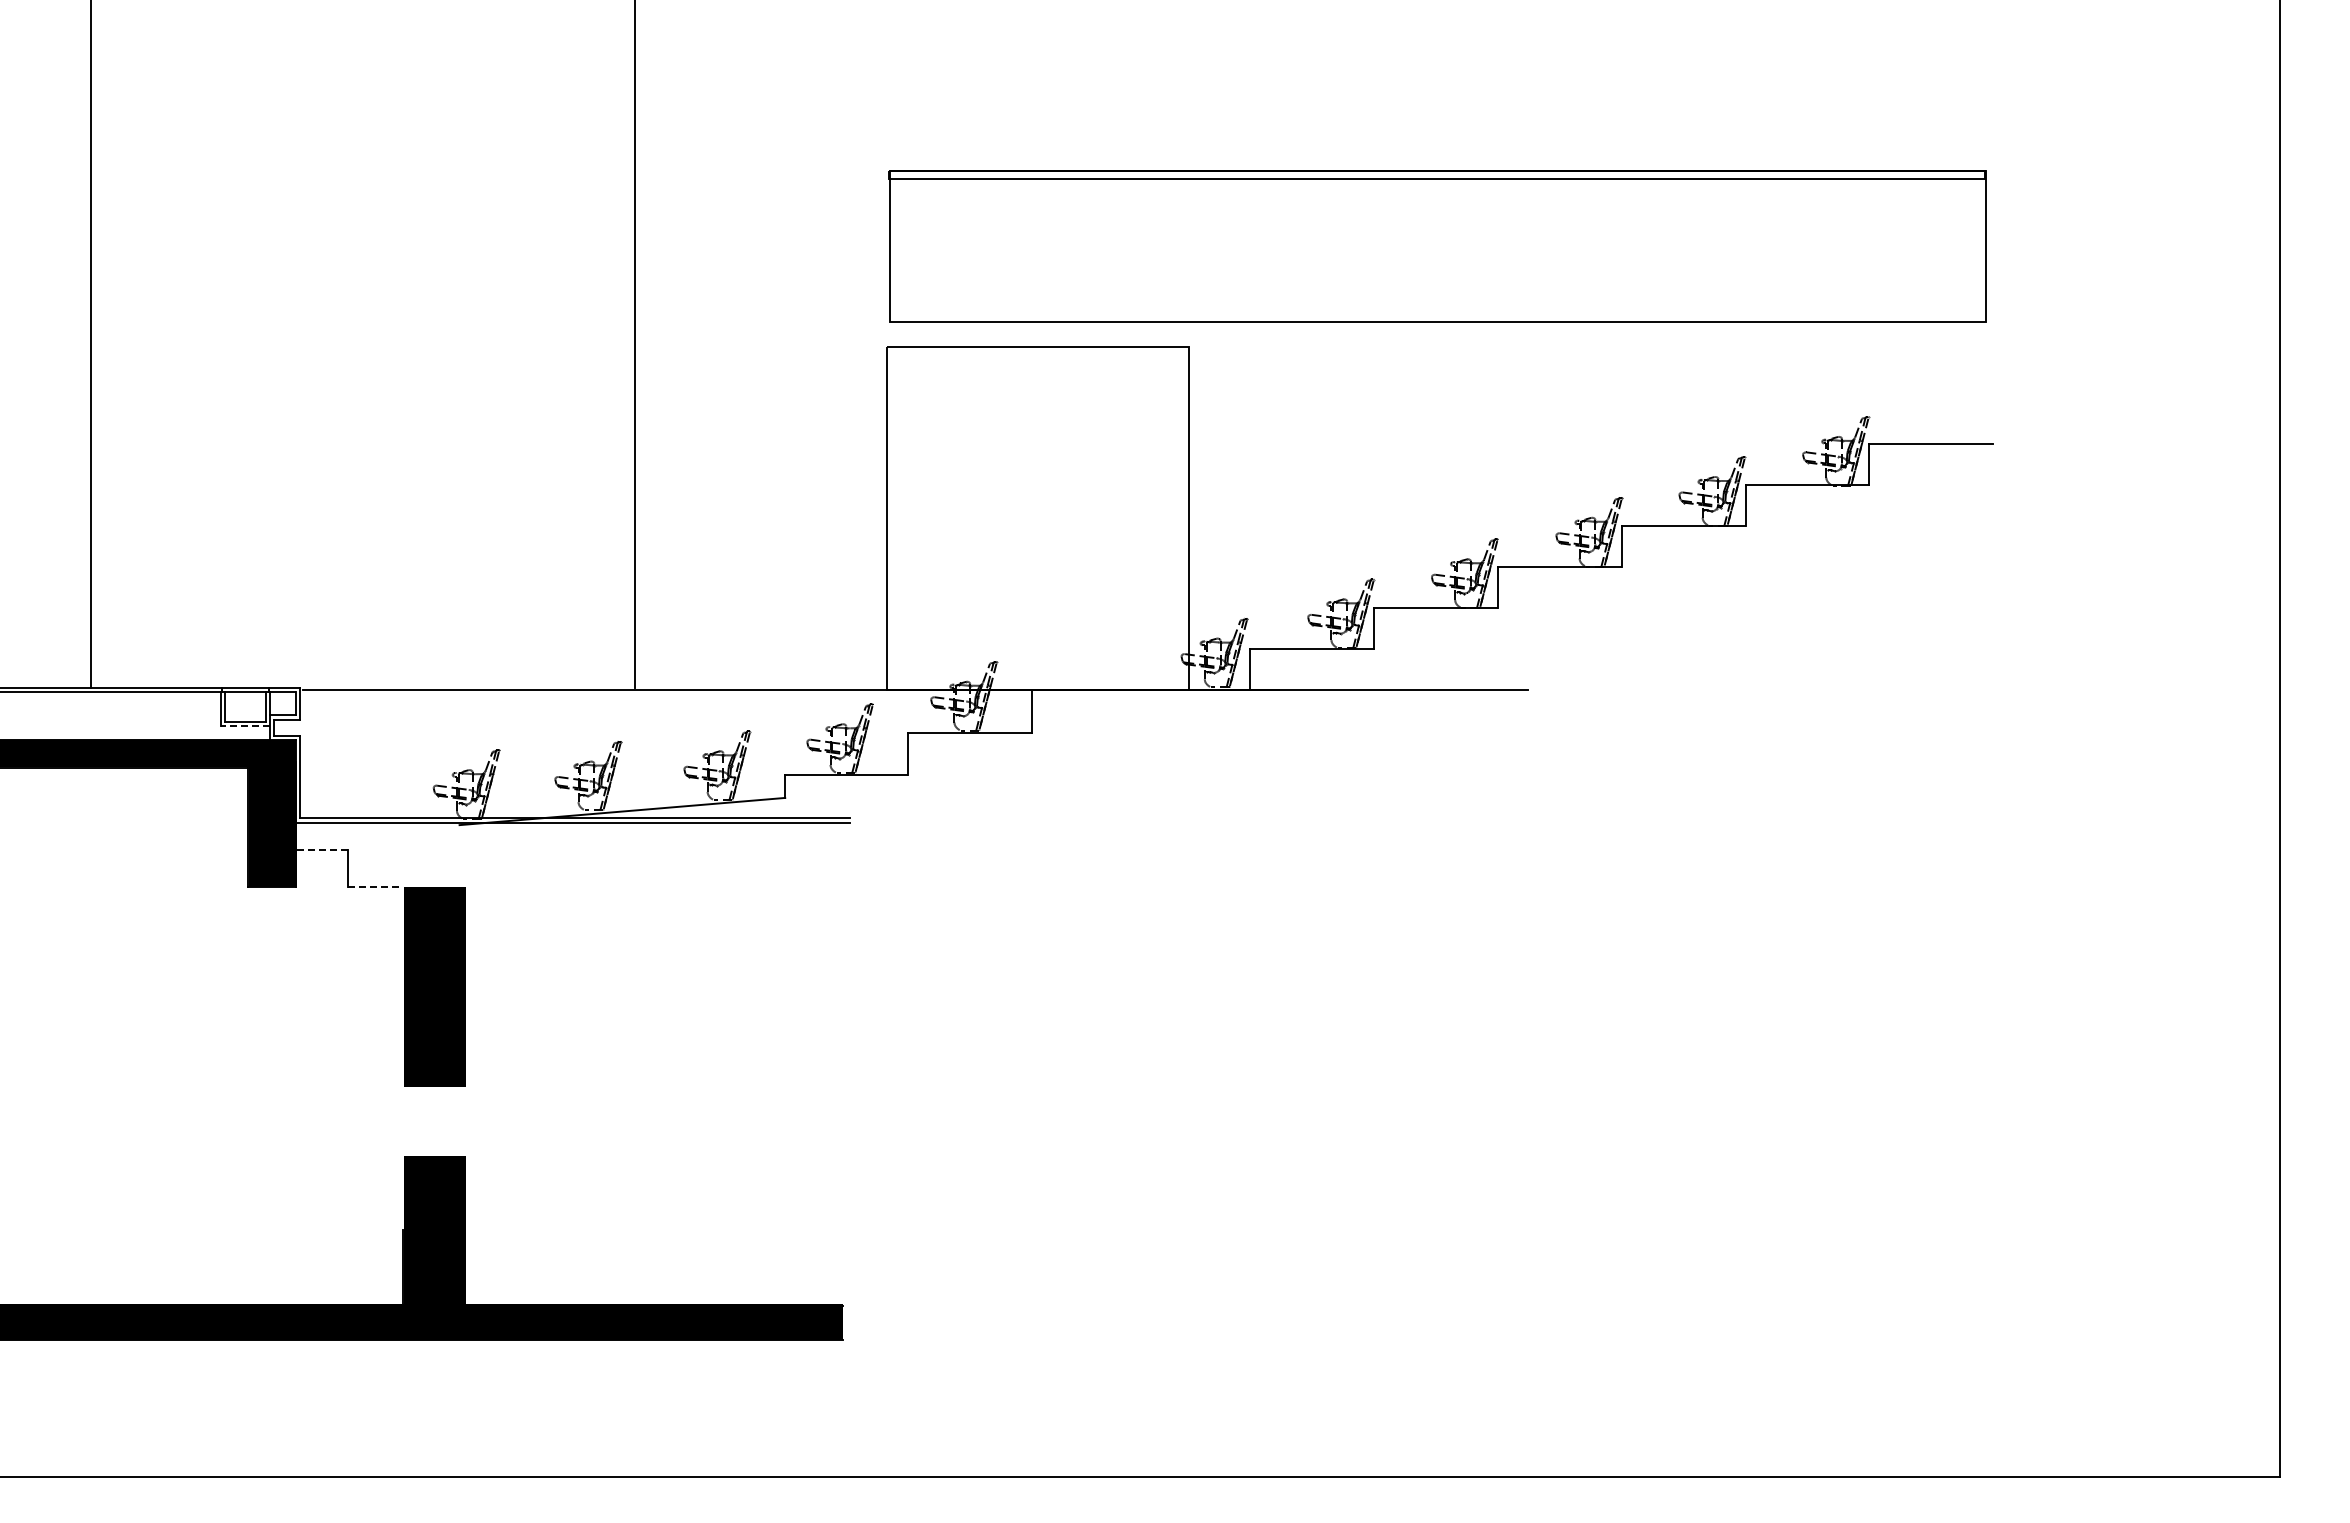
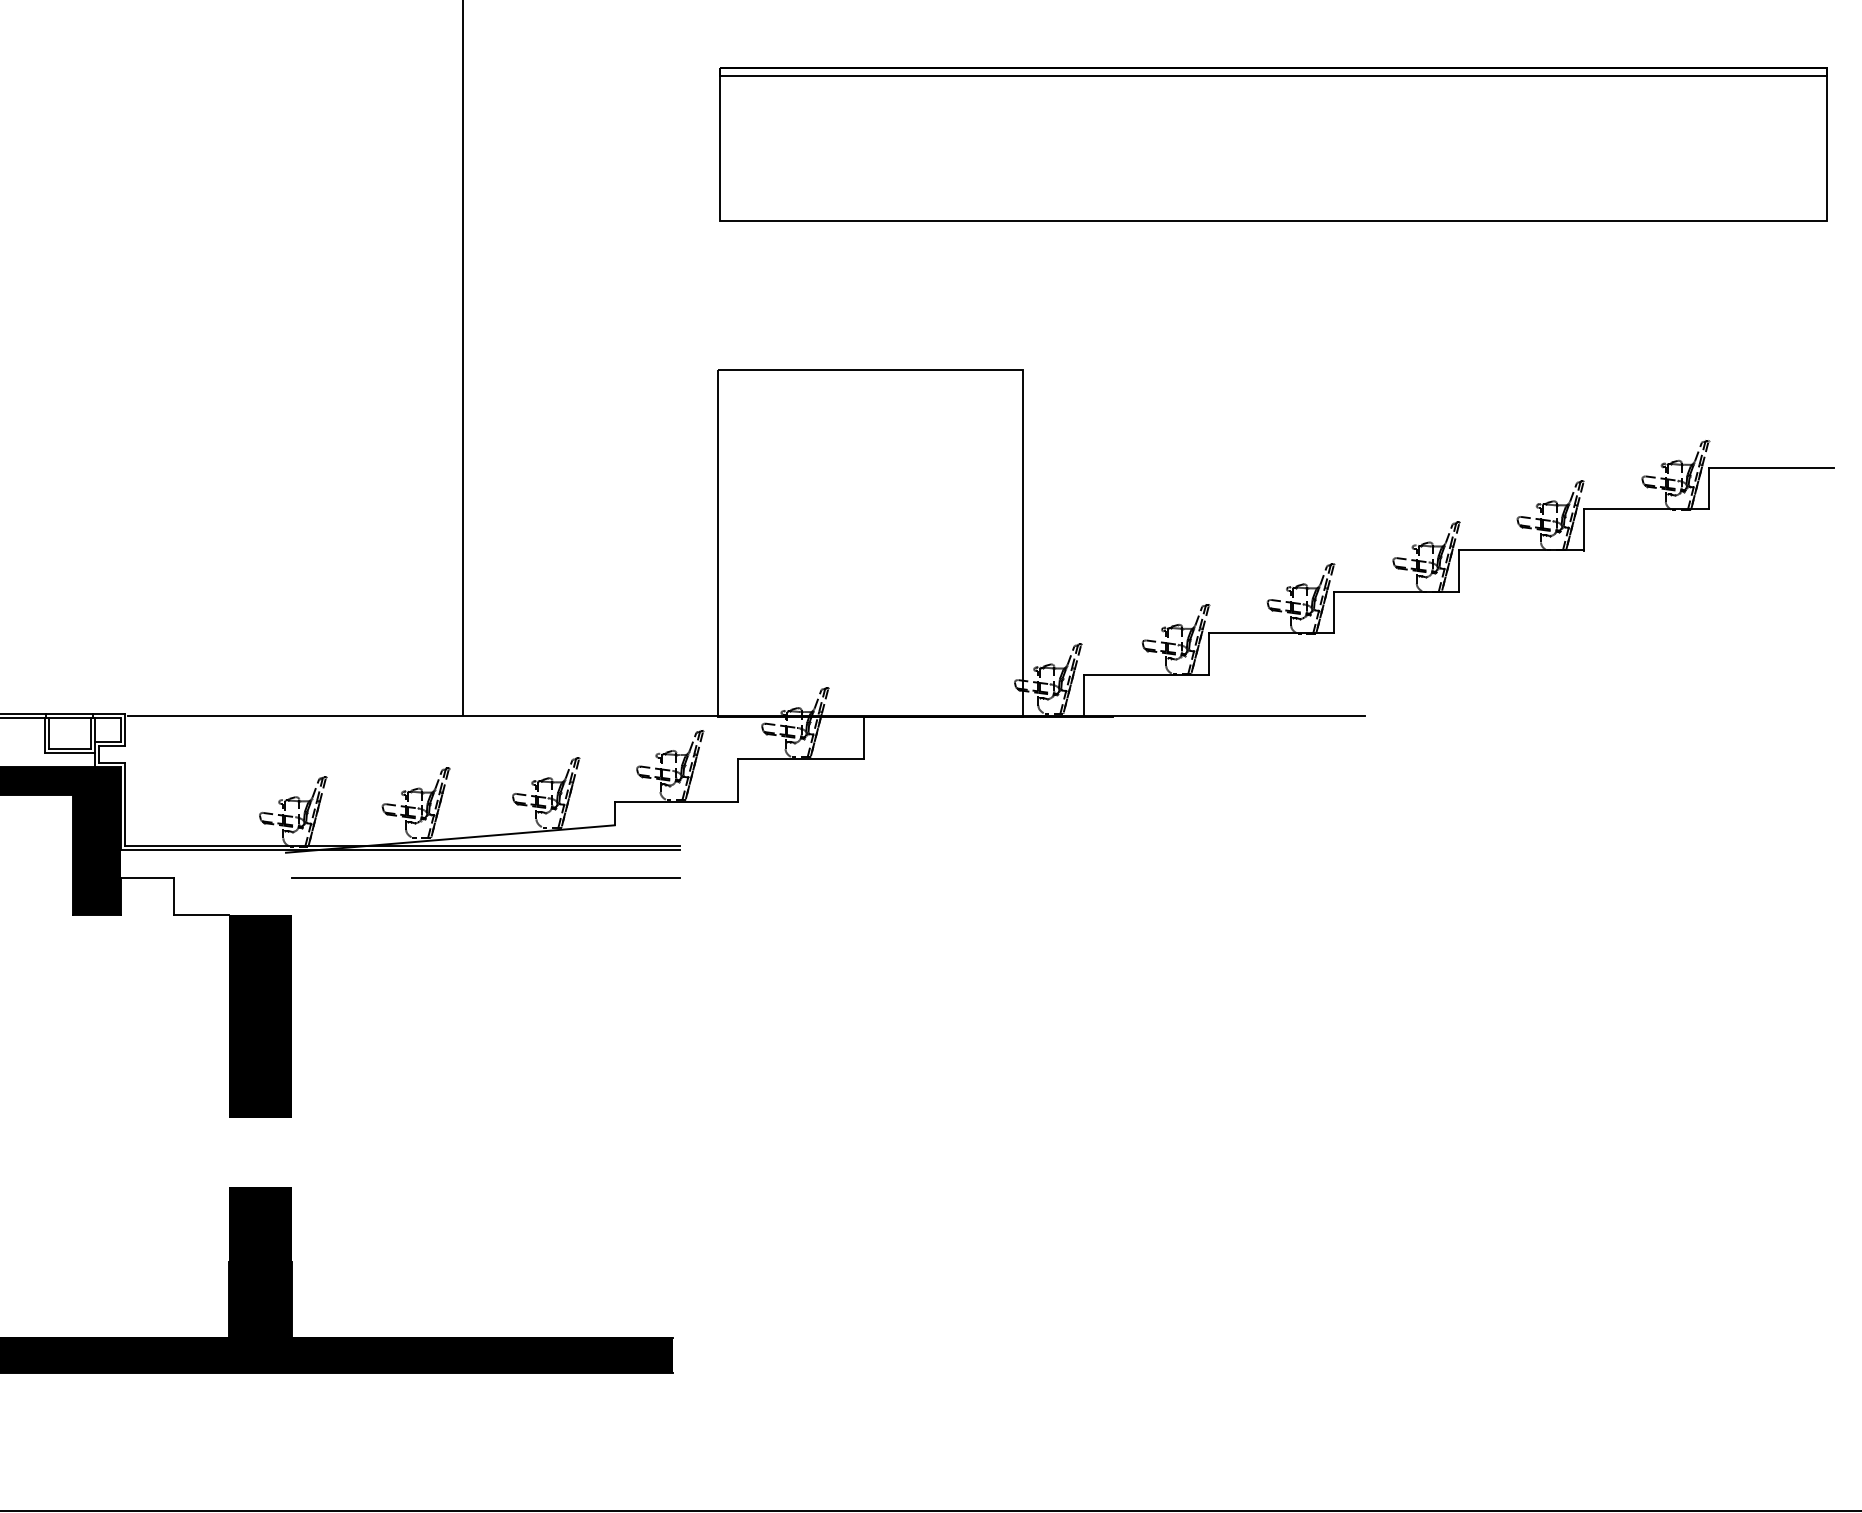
part: (1437, 246) -> (1273, 144), moved
line: (245, 726) -> (69, 753), dashed -> solid
line: (321, 849) -> (146, 877), dashed -> solid
line: (657, 849) -> (485, 877), added
line: (376, 887) -> (202, 915), dashed -> solid

